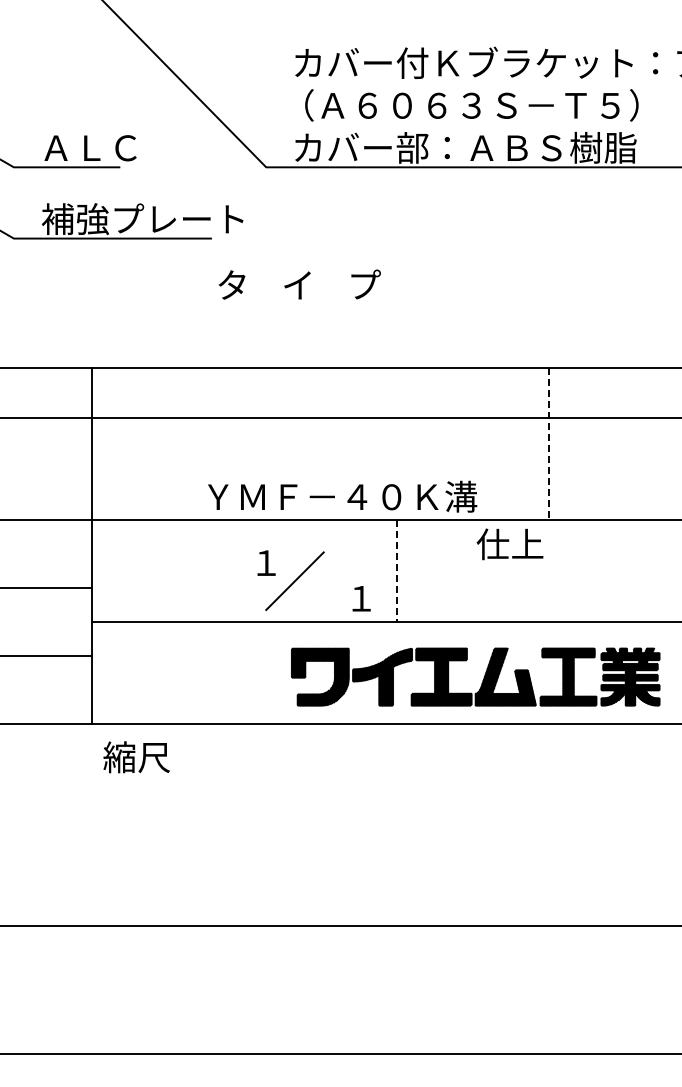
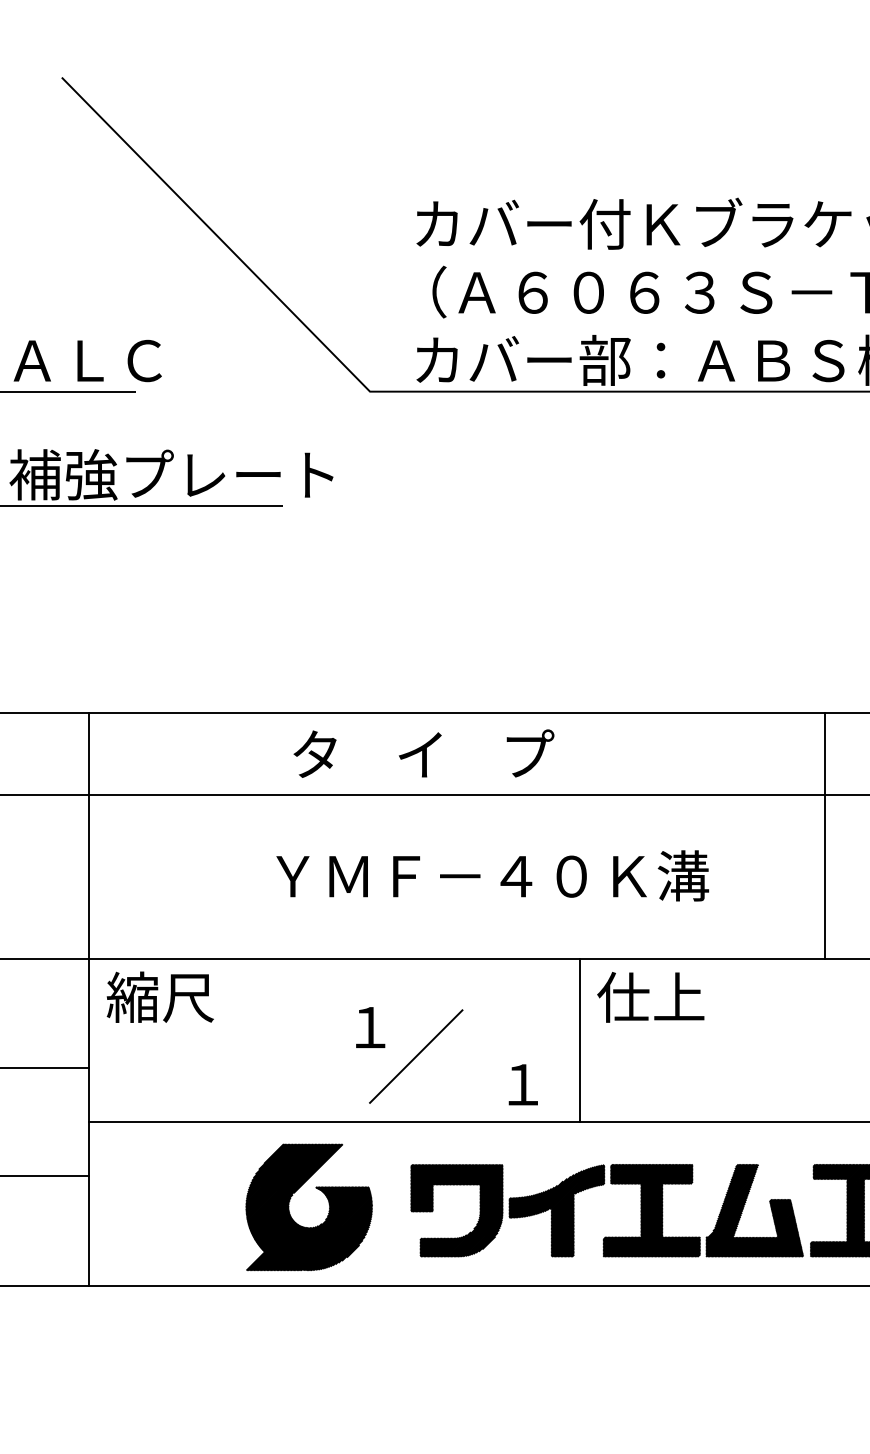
text: (299, 284) -> (423, 753), moved
line: (549, 444) -> (825, 836), dashed -> solid
text: (342, 496) -> (492, 875), moved
text: (509, 544) -> (650, 997), moved
line: (396, 571) -> (579, 1041), dashed -> solid
part: (233, 685) -> (317, 1224), added
text: (136, 757) -> (159, 997), moved

